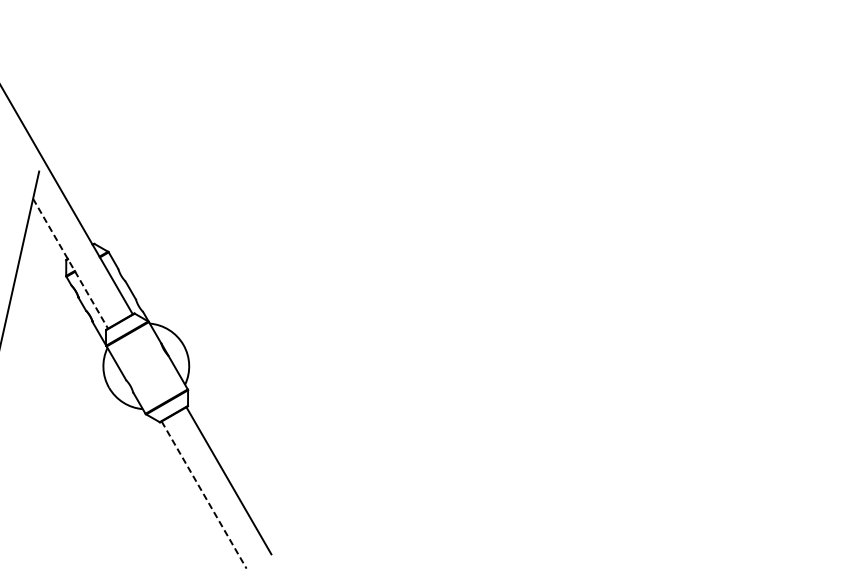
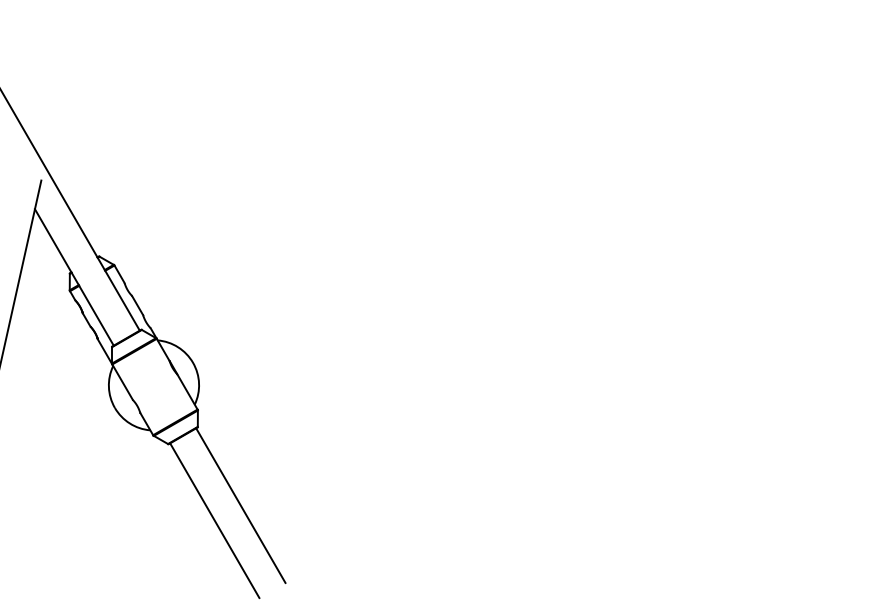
line: (70, 263) -> (74, 277), dashed -> solid
line: (204, 495) -> (215, 521), dashed -> solid

